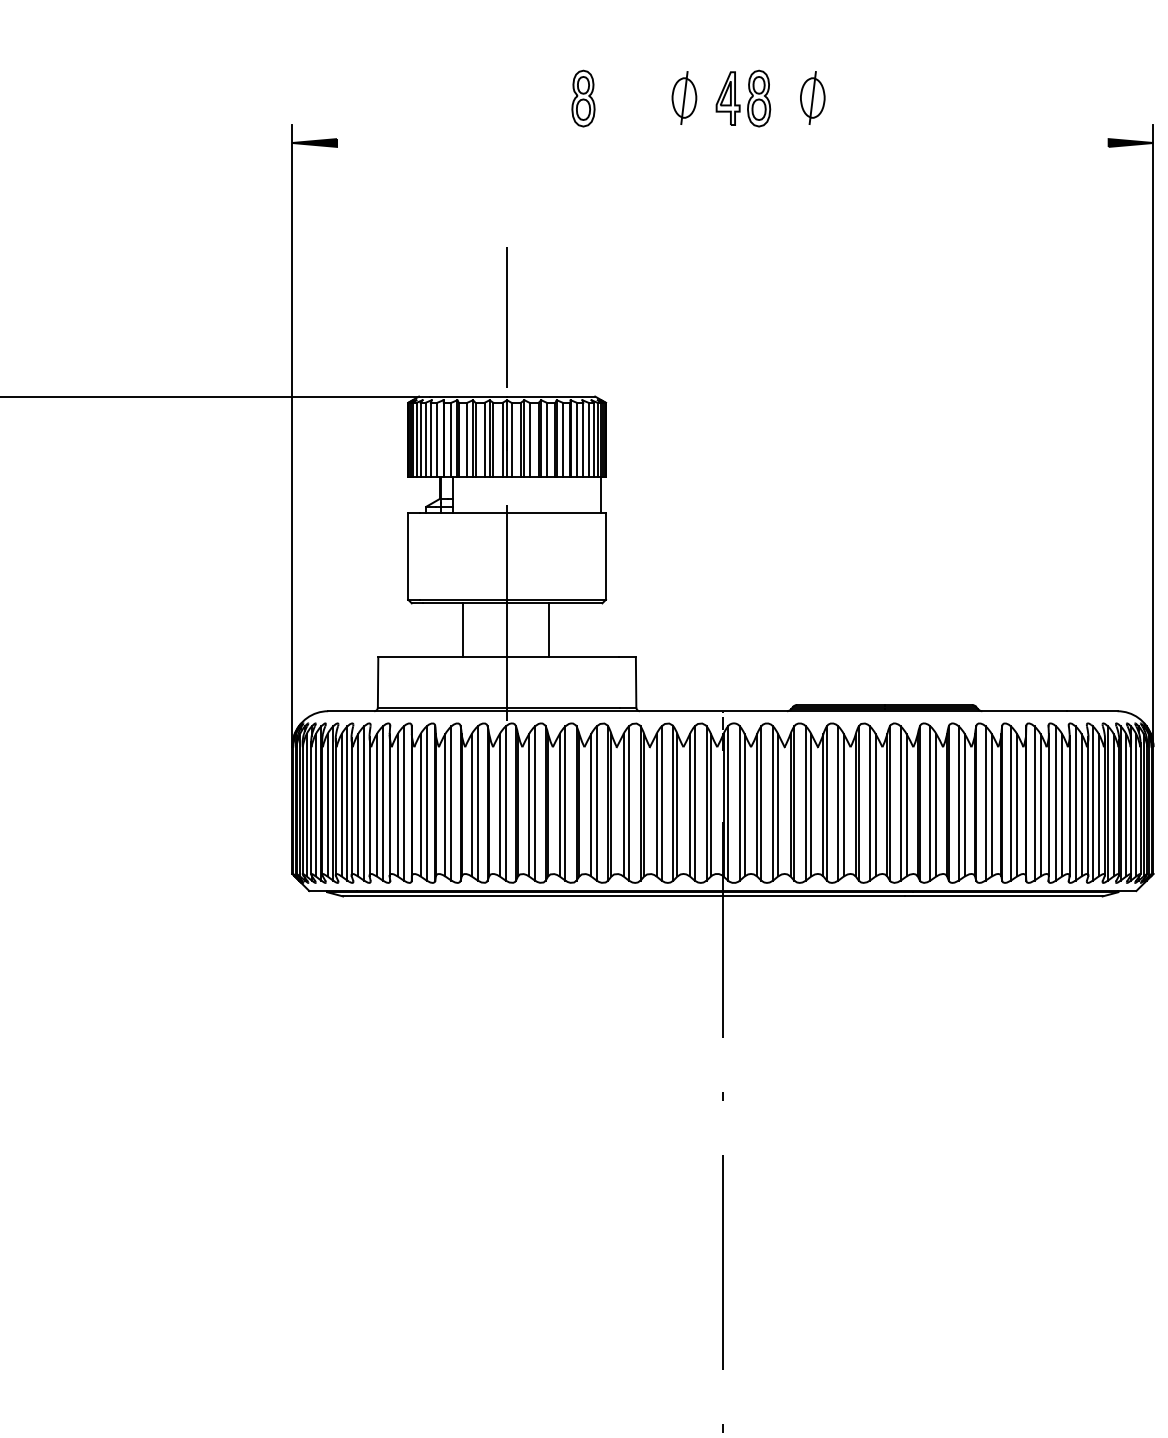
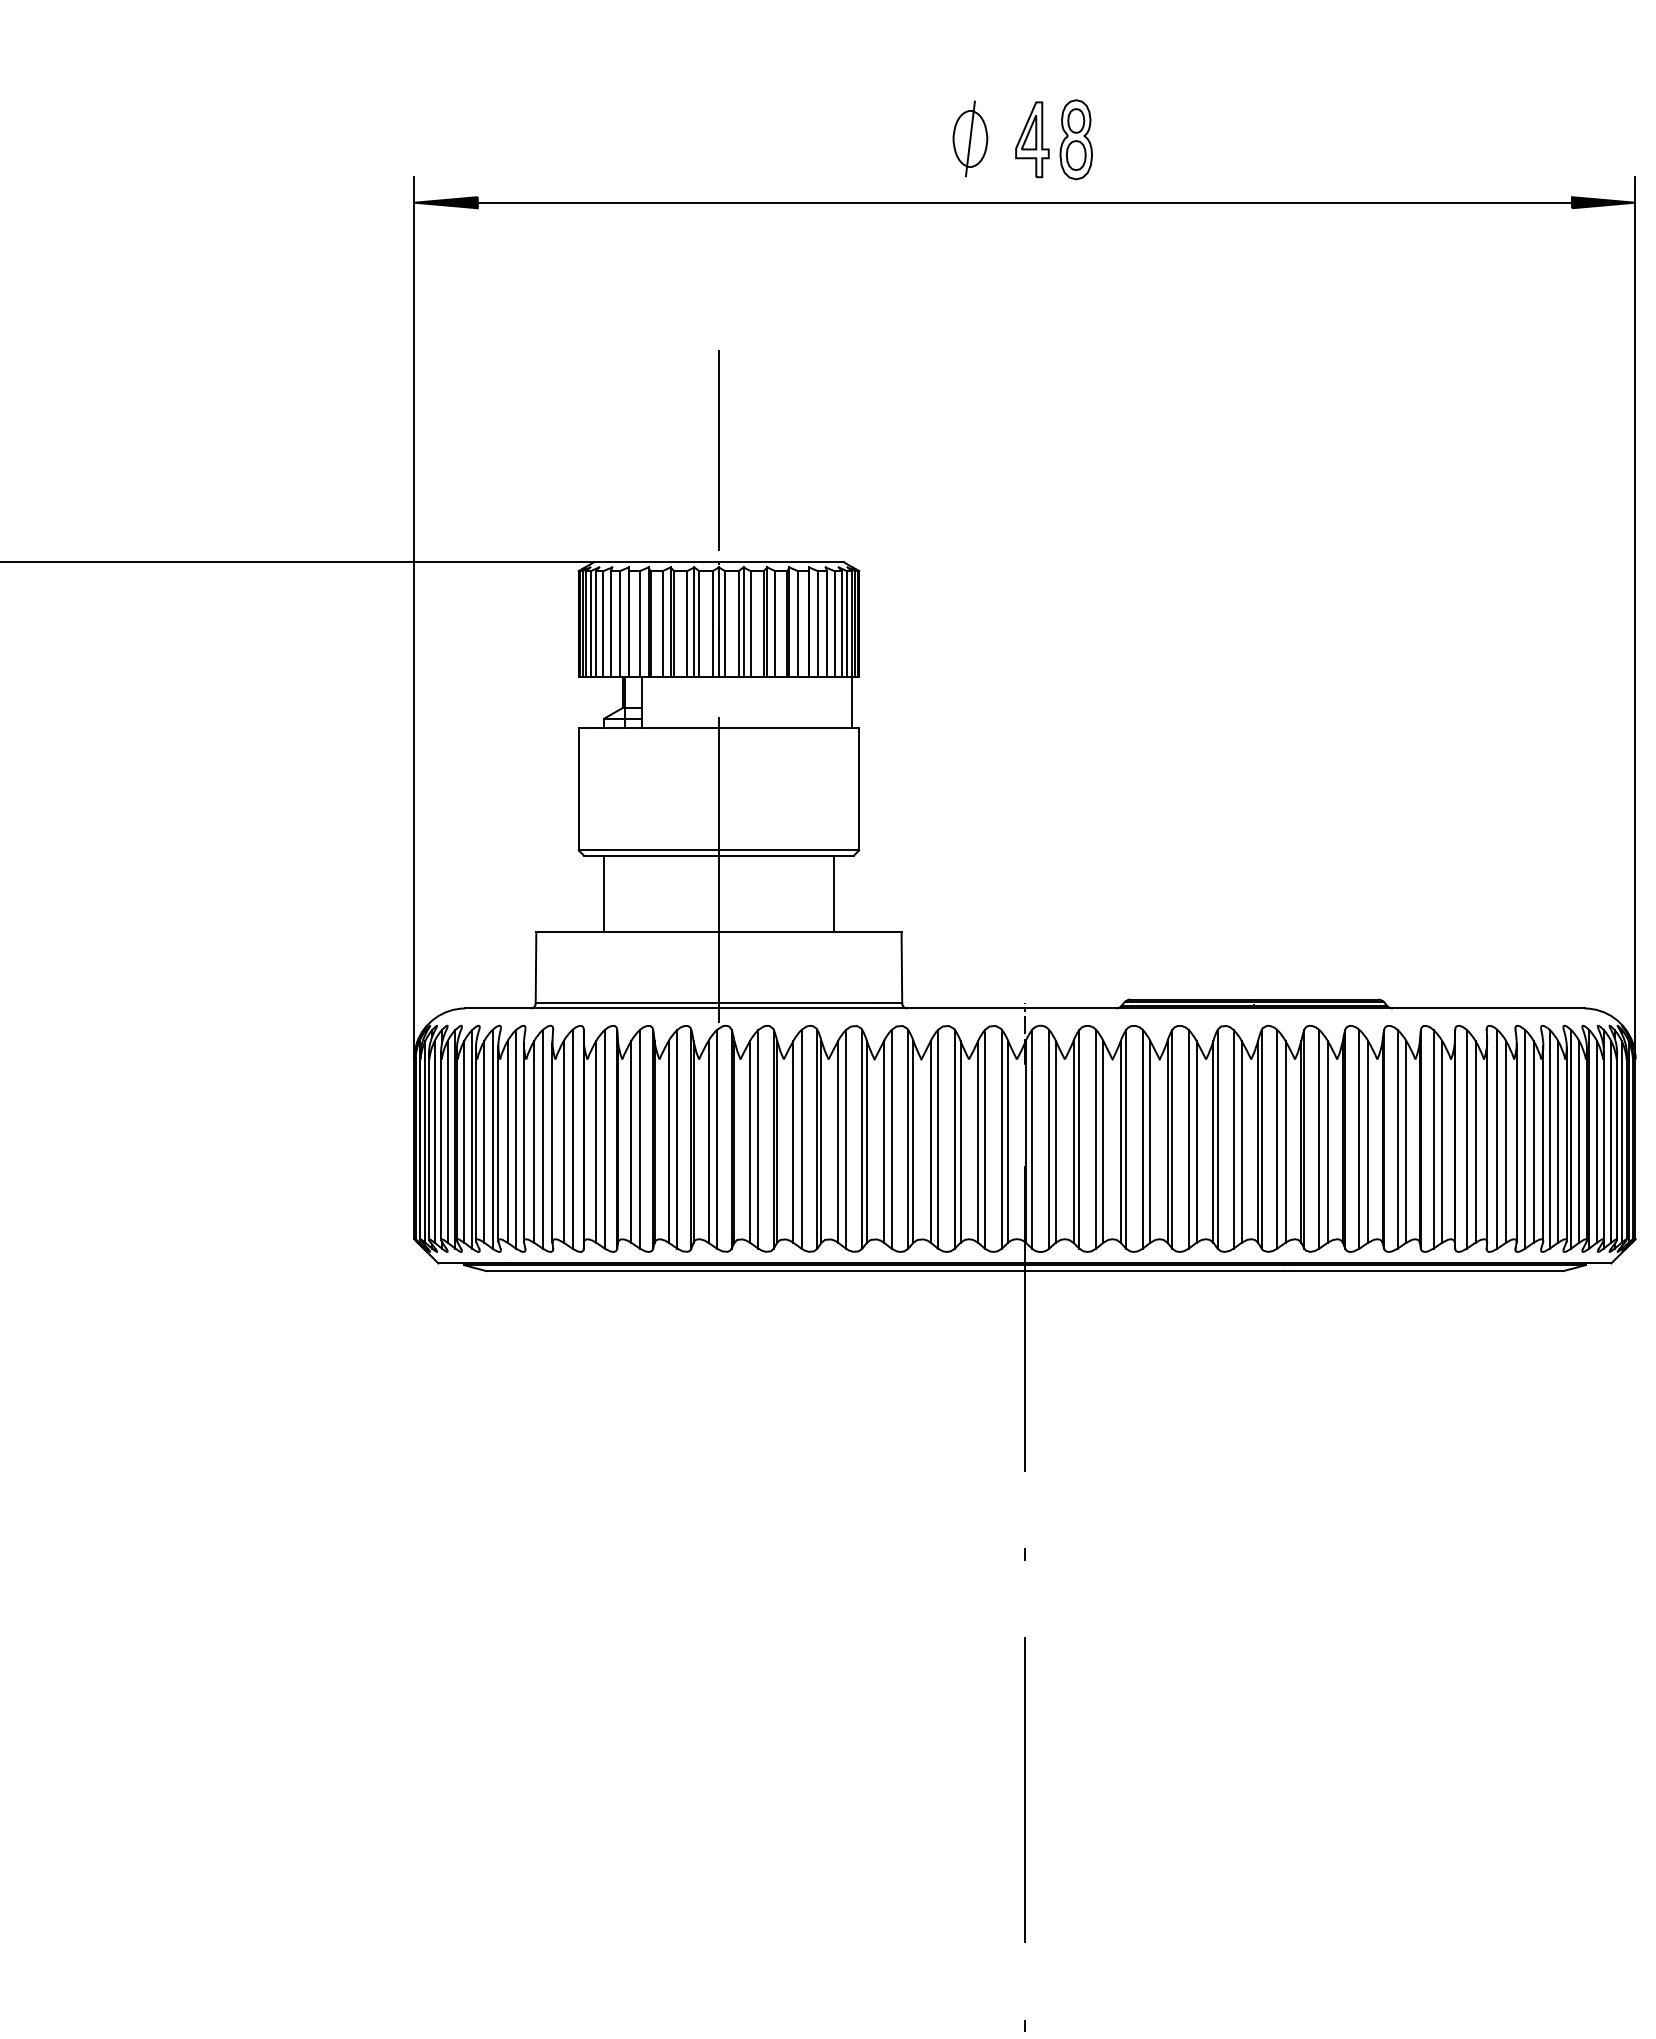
part: (812, 97) -> (1152, 138), removed
part: (582, 98) -> (826, 139), removed
line: (722, 142) -> (1024, 202), added
line: (463, 630) -> (604, 893), moved
line: (548, 630) -> (833, 893), moved

